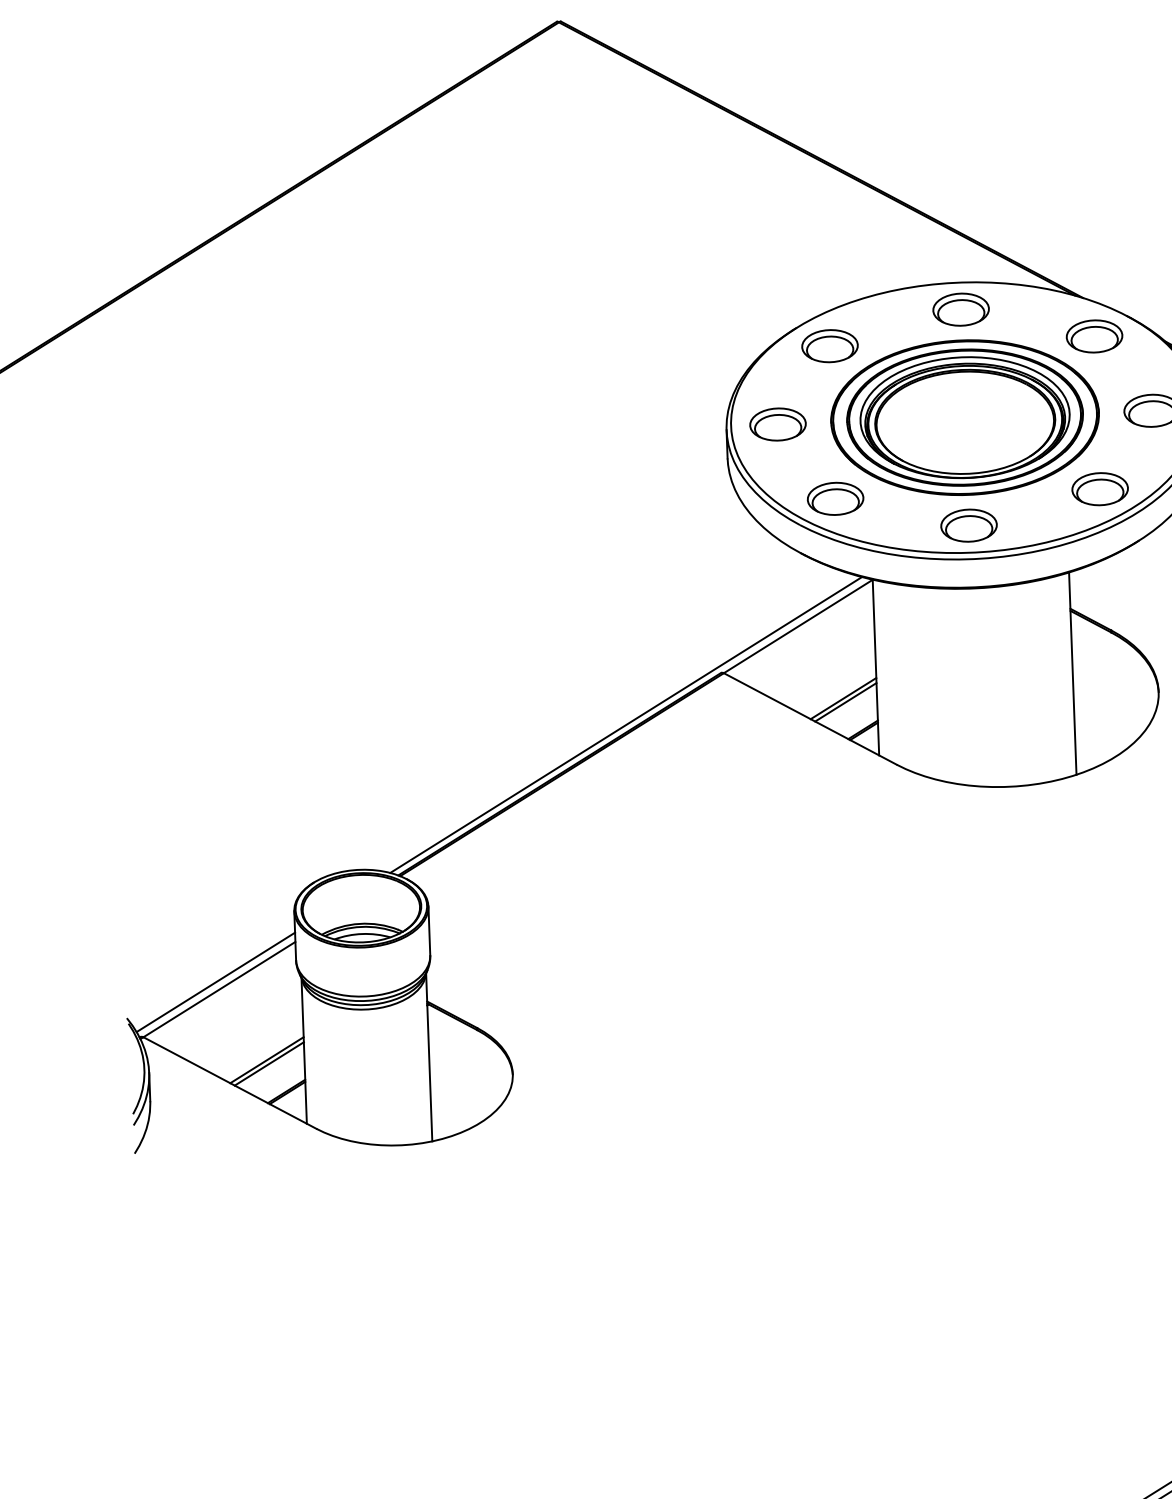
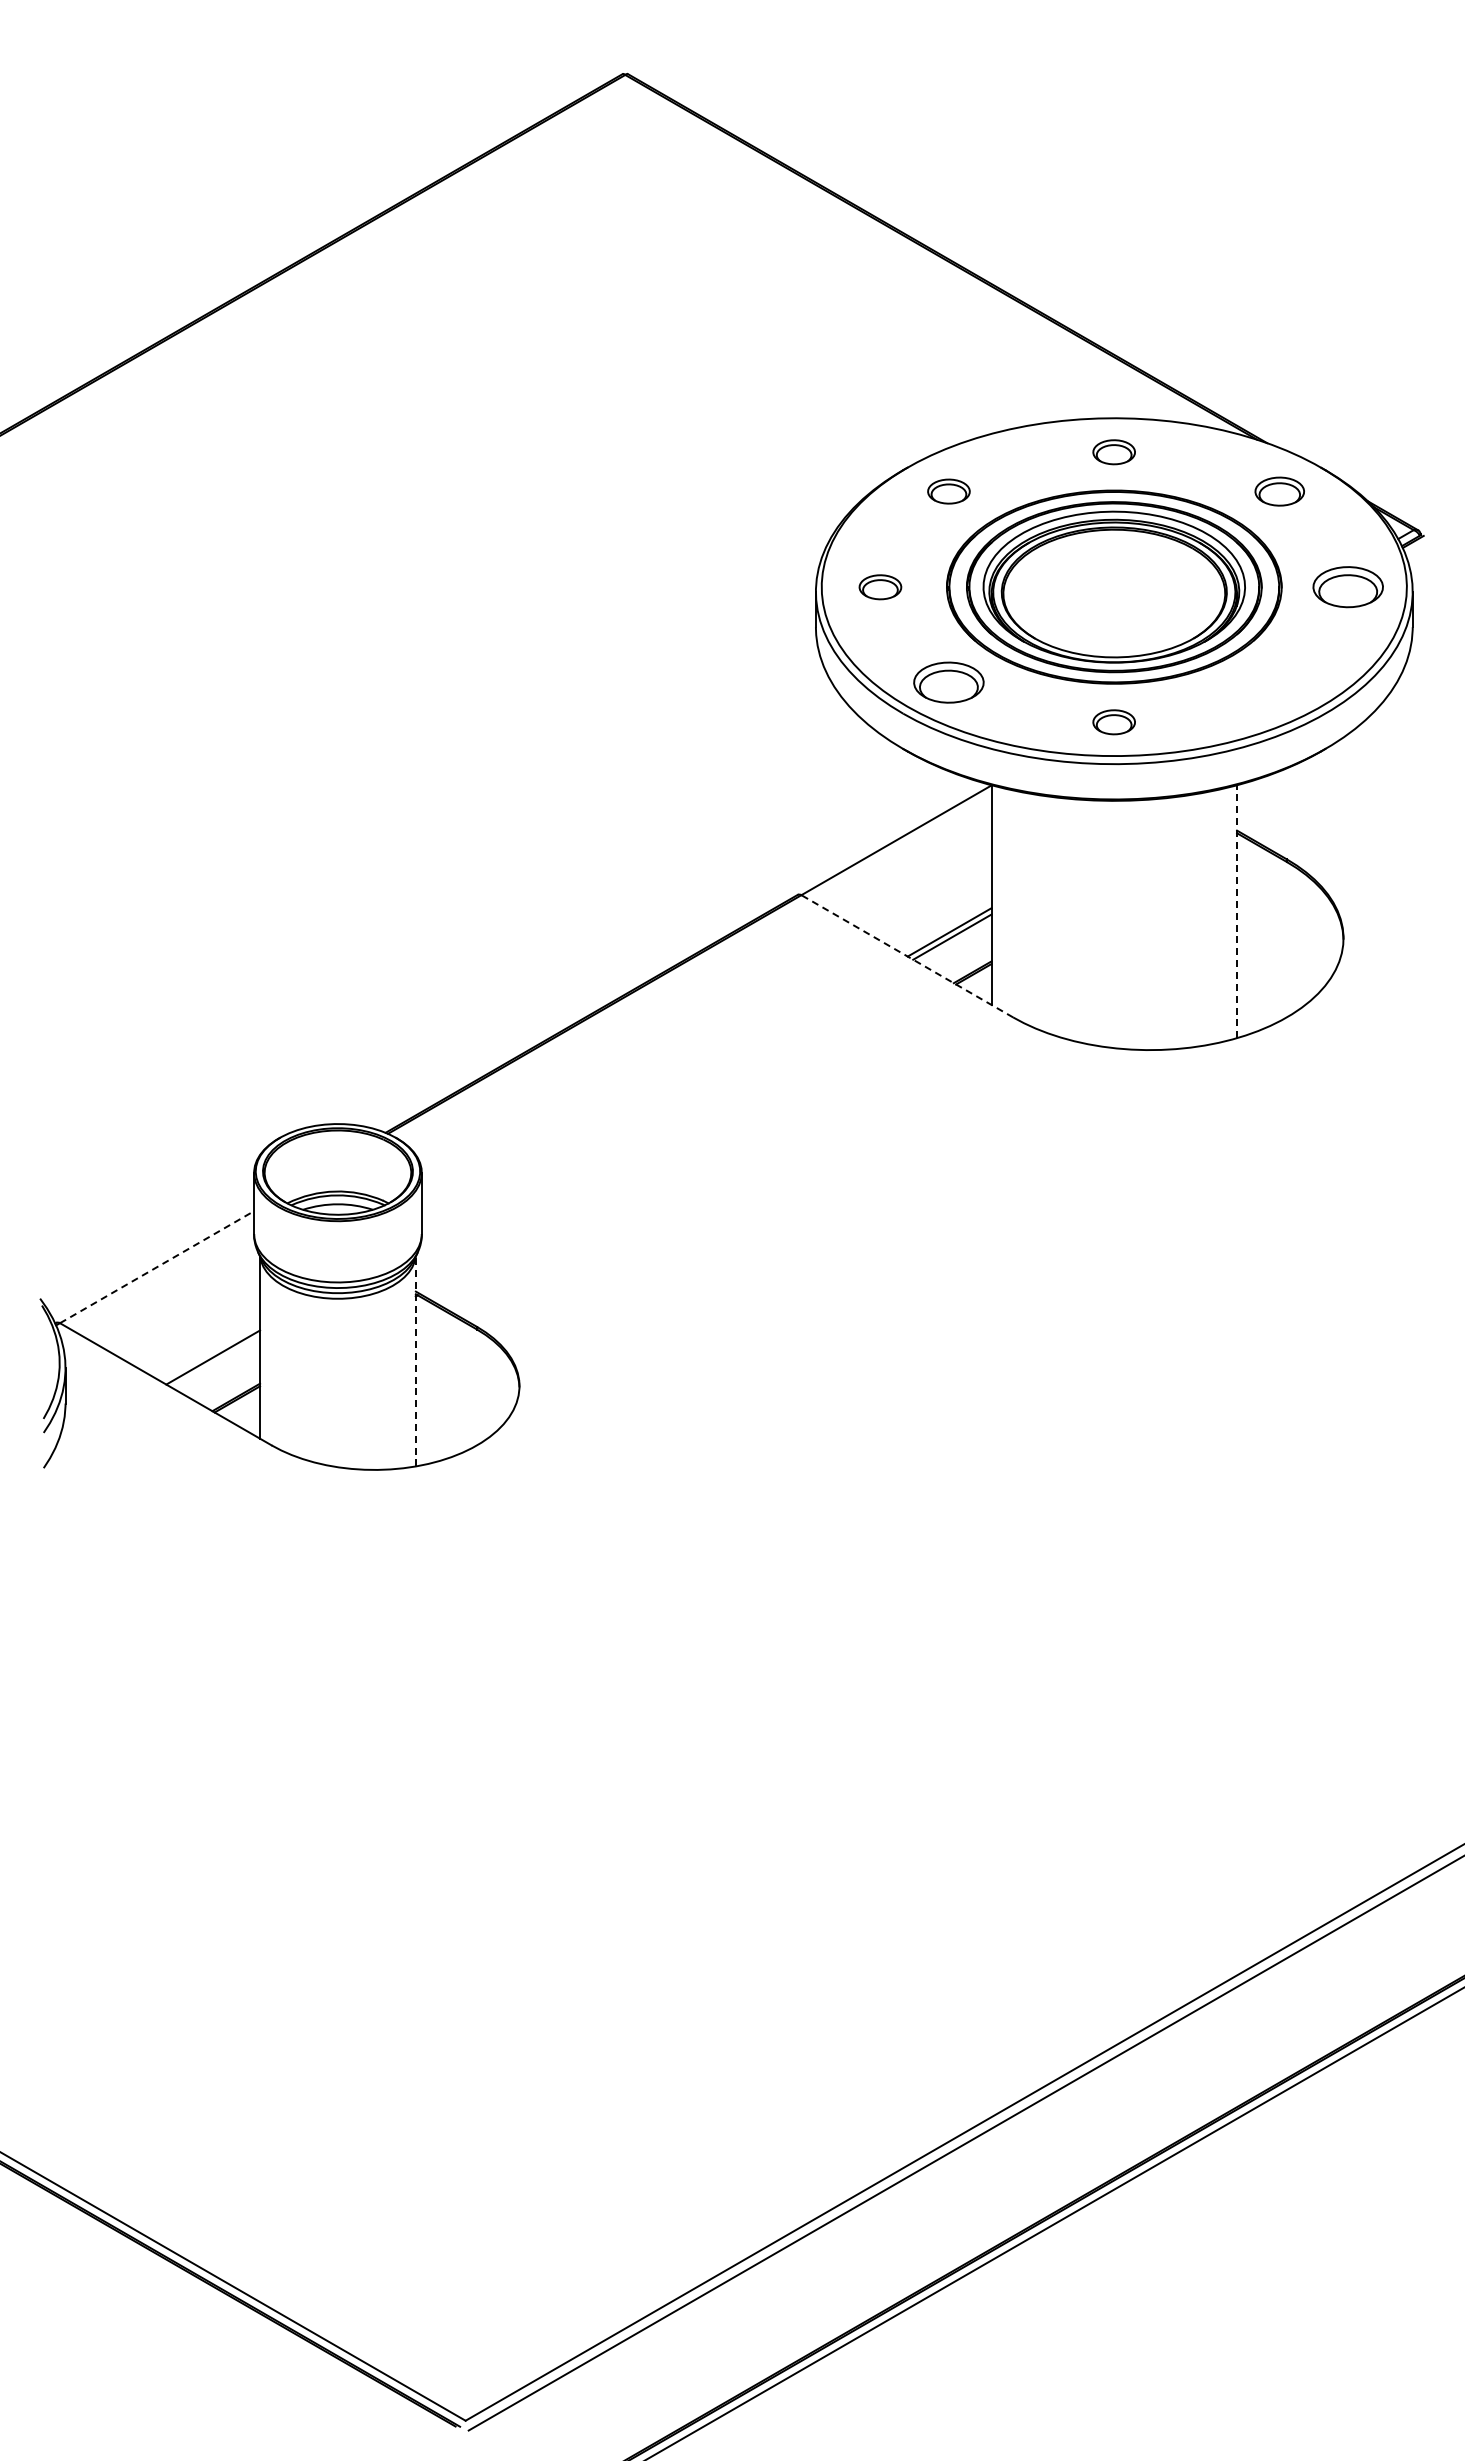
part: (960, 310) -> (1113, 452), size x0.6
part: (1094, 336) -> (1279, 491), size x0.7
part: (829, 346) -> (948, 491), size x0.6
part: (778, 424) -> (880, 587), size x0.6
part: (1099, 489) -> (1279, 682), removed
part: (968, 525) -> (1113, 722), size x0.6
line: (1073, 673) -> (1237, 911), solid -> dashed
line: (809, 719) -> (906, 956), solid -> dashed
line: (625, 725) -> (676, 955), removed
line: (215, 981) -> (152, 1257), removed
line: (219, 989) -> (157, 1266), solid -> dashed
line: (428, 1057) -> (415, 1361), solid -> dashed
line: (268, 1063) -> (215, 1361), removed

